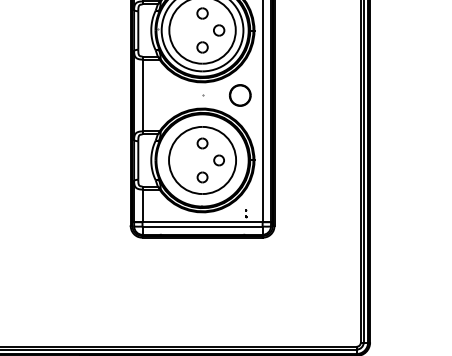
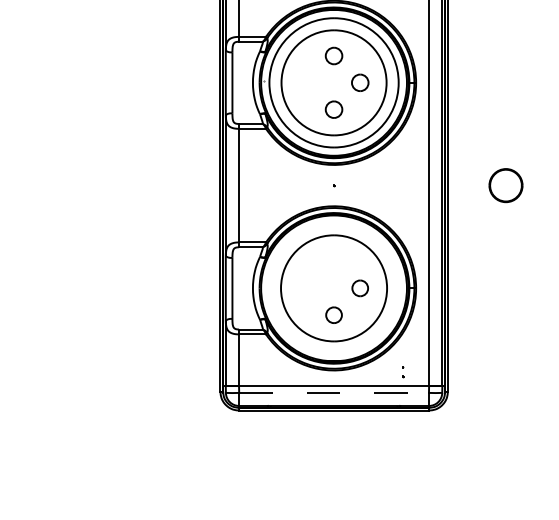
part: (240, 95) -> (506, 185), moved
part: (202, 143) -> (333, 261), removed
line: (203, 226) -> (335, 392), solid -> dashed

